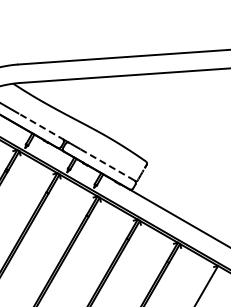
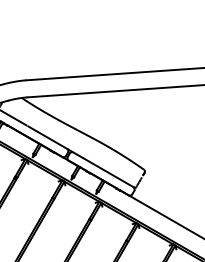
line: (41, 126) -> (47, 137), dashed -> solid
line: (107, 165) -> (108, 173), dashed -> solid

